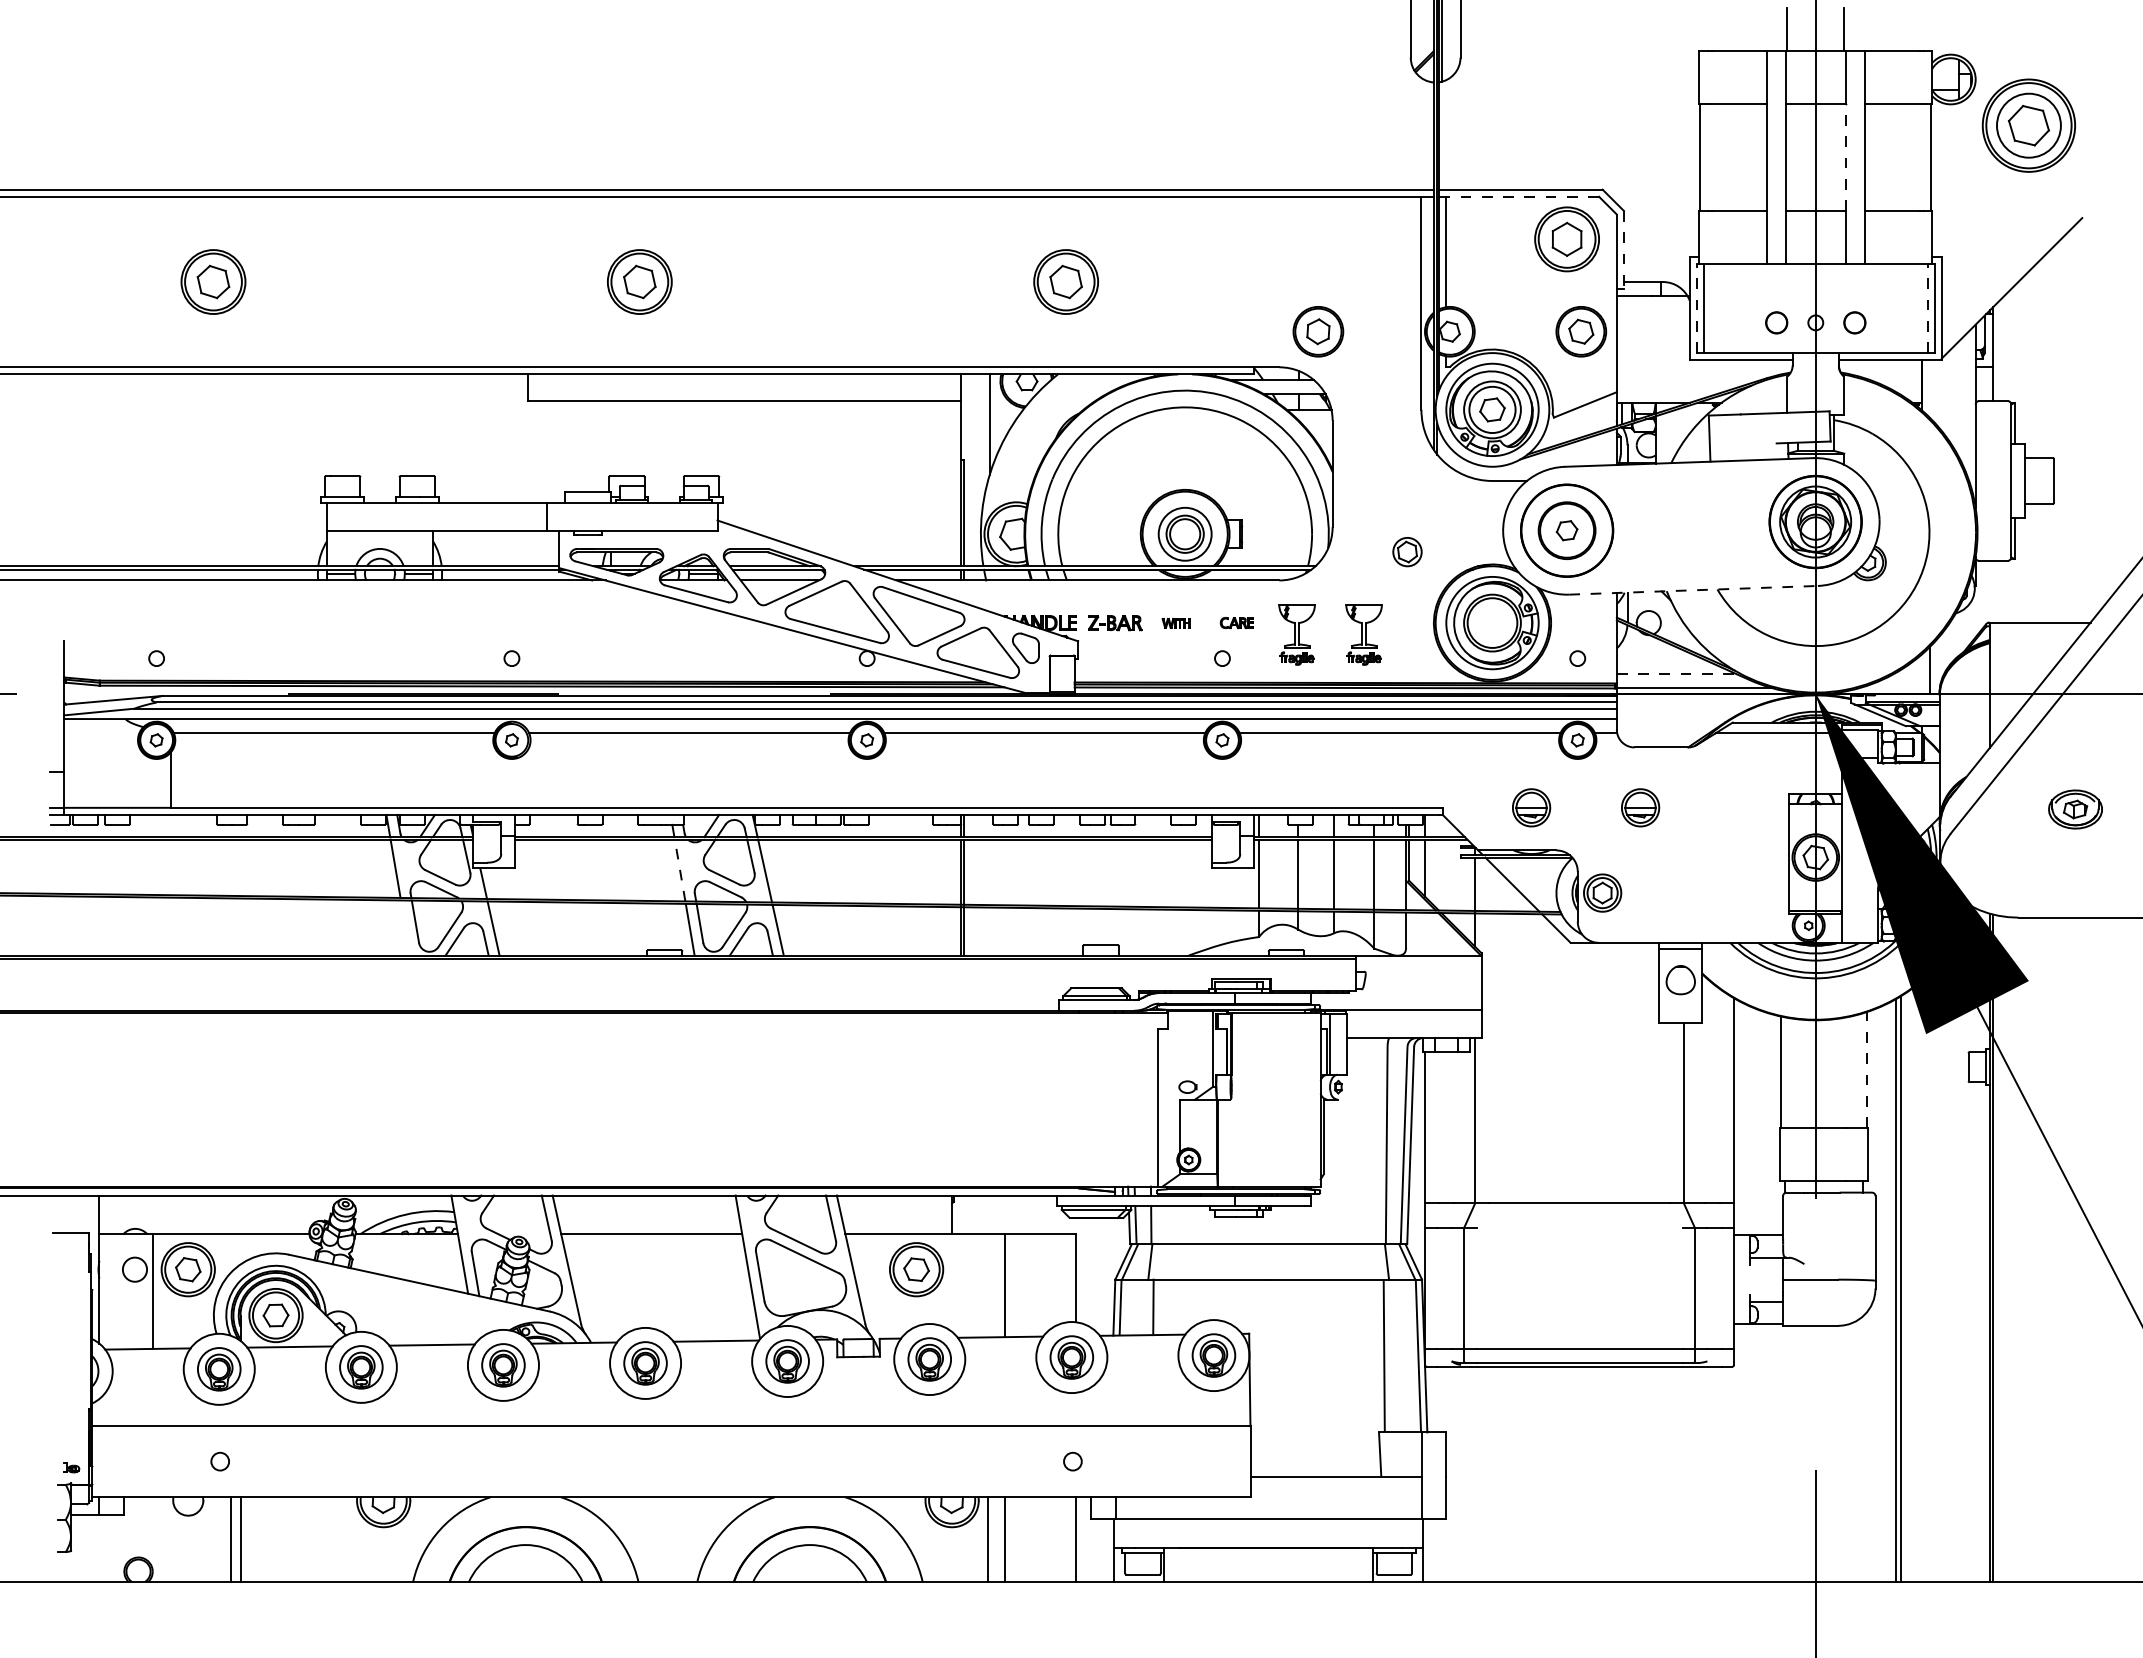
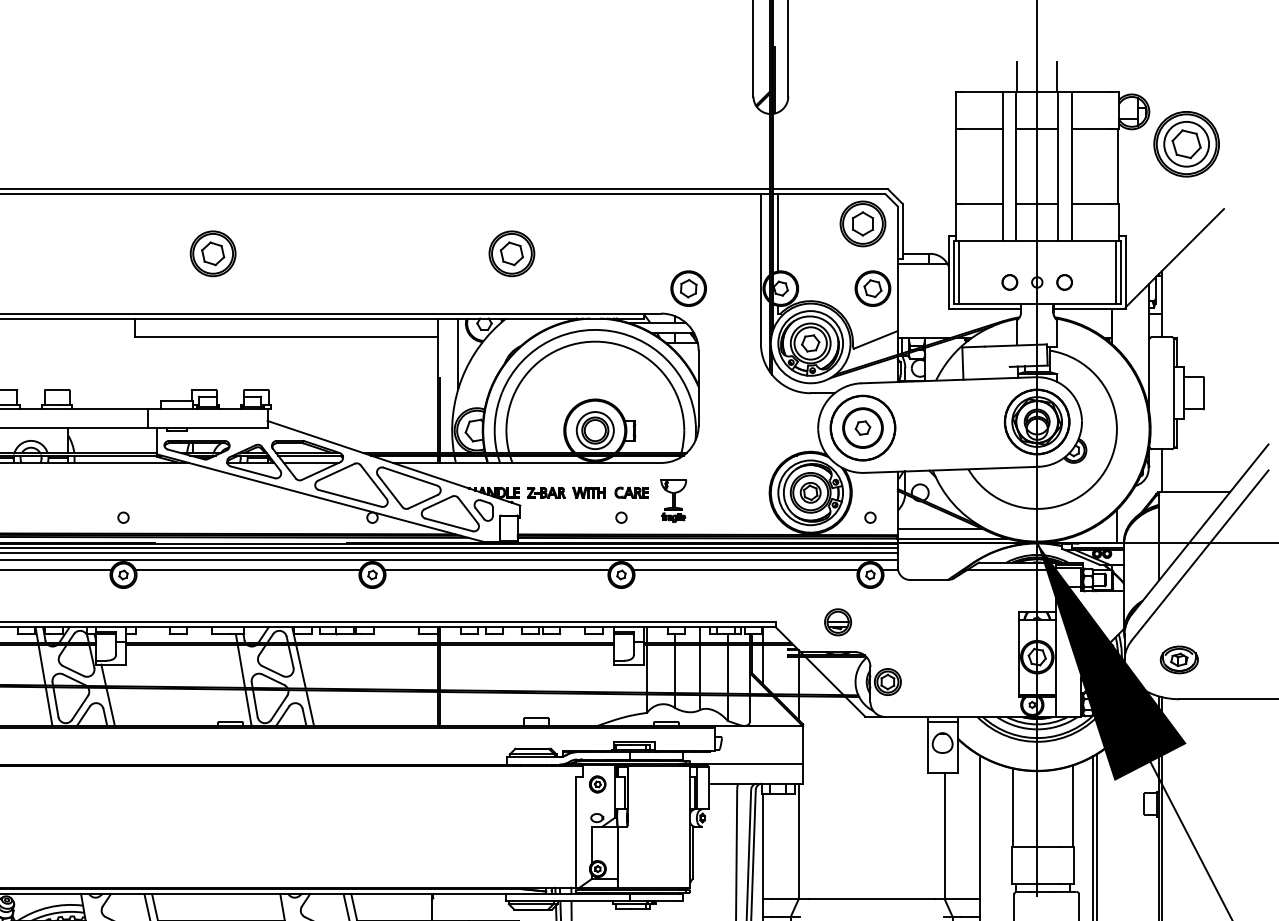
line: (1845, 157) -> (1058, 166), dashed -> solid
line: (1522, 196) -> (831, 193), dashed -> solid
line: (1623, 250) -> (902, 231), dashed -> solid
line: (1696, 308) -> (953, 272), dashed -> solid
line: (1927, 308) -> (1115, 272), dashed -> solid
part: (1407, 552) -> (810, 493), moved
line: (1694, 590) -> (952, 470), dashed -> solid
line: (1993, 591) -> (1161, 470), added
part: (1236, 622) -> (631, 492), size x1.43
part: (1175, 623) -> (588, 493), size x1.67
part: (1363, 634) -> (720, 500), removed
line: (1676, 674) -> (939, 528), dashed -> solid
part: (1640, 807) -> (914, 622), removed
part: (2075, 809) -> (1179, 659), moved
line: (680, 870) -> (241, 666), dashed -> solid
line: (405, 927) -> (48, 706), added
part: (1188, 1038) -> (597, 783), added
line: (1866, 1070) -> (1072, 806), dashed -> solid

